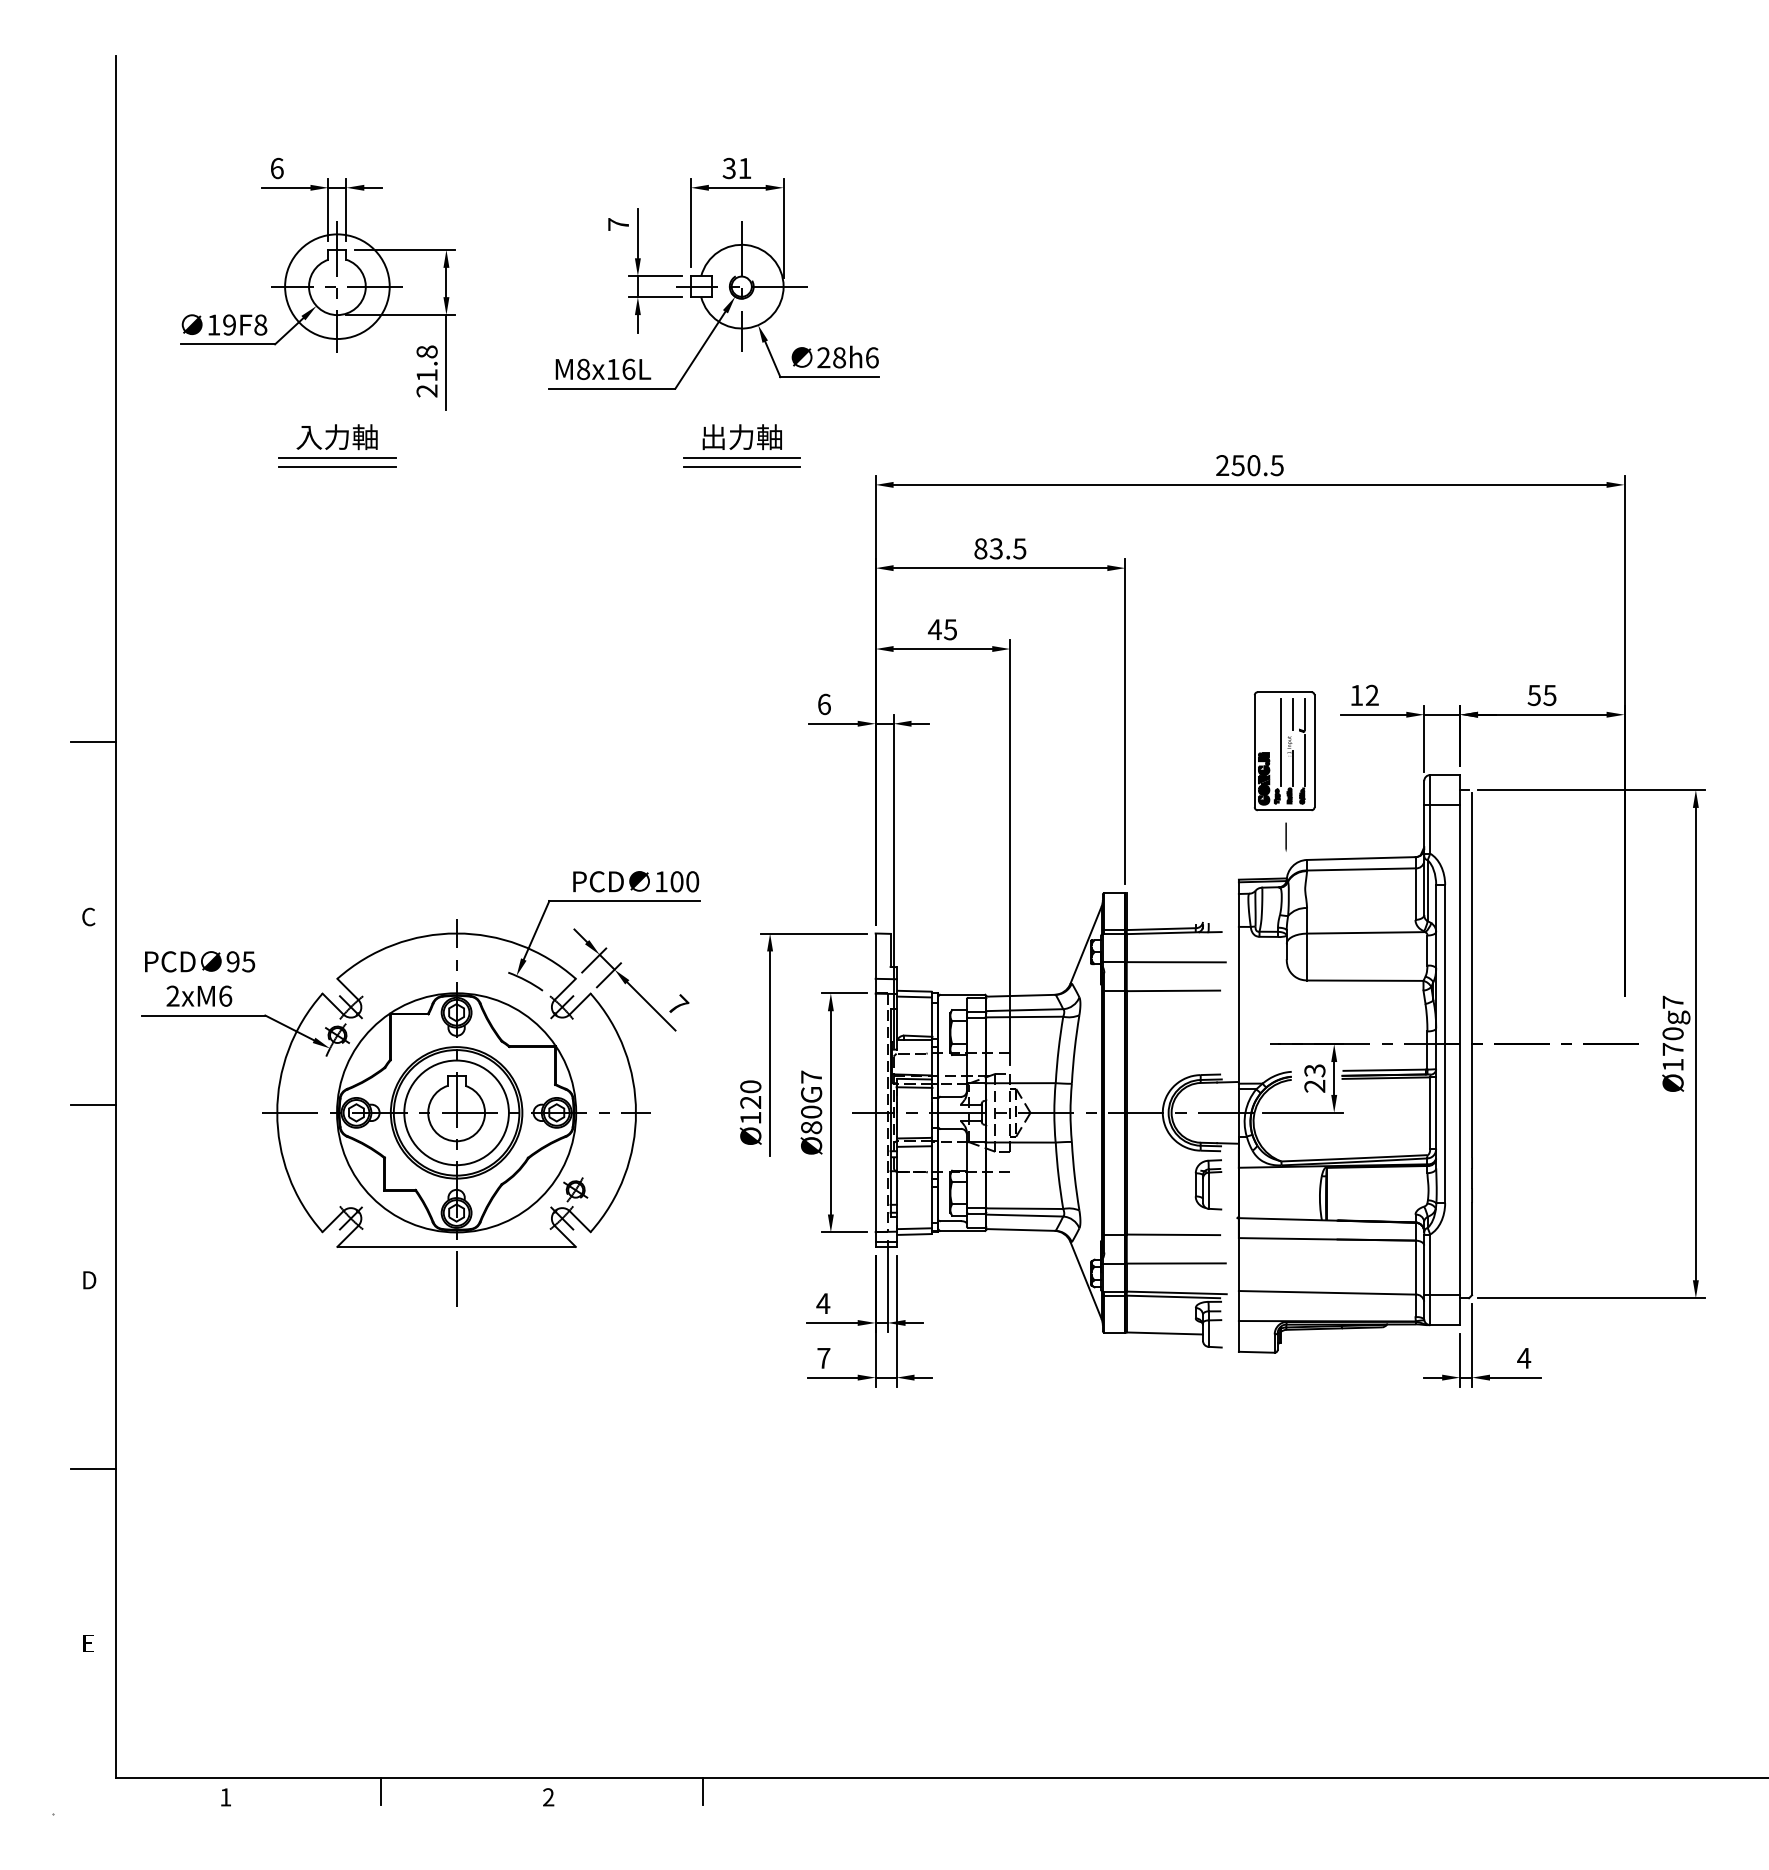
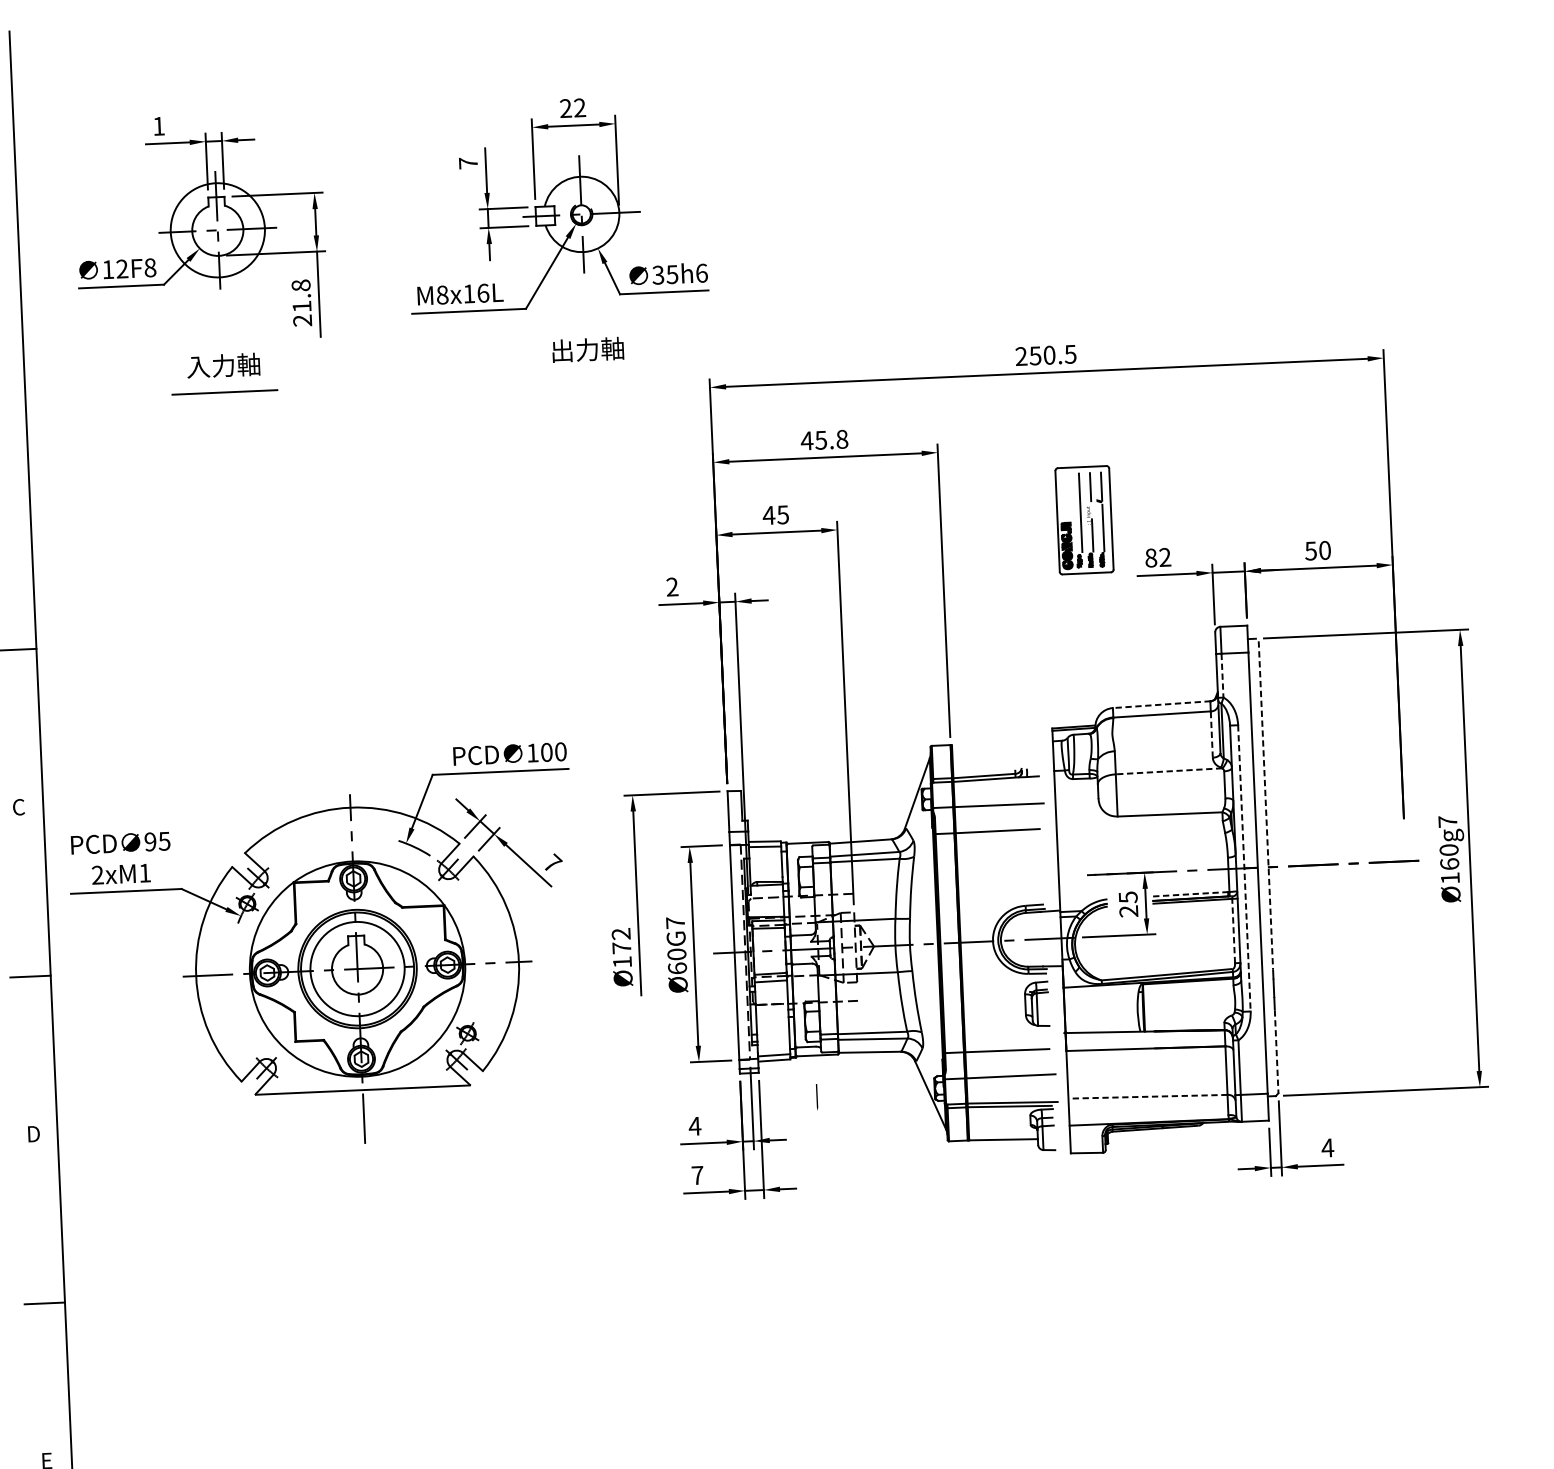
text: (277, 168) -> (159, 126), 6 -> 1
text: (736, 168) -> (572, 108), 31 -> 22
text: (229, 324) -> (122, 268), 19F8 -> 12F8
text: (831, 357) -> (665, 274), 28h6 -> 35h6
line: (337, 457) -> (224, 384), removed
line: (741, 457) -> (588, 368), removed
line: (741, 466) -> (588, 376), removed
text: (999, 548) -> (823, 439), 83.5 -> 45.8
text: (1549, 694) -> (1324, 549), 55 -> 50
text: (1356, 695) -> (1150, 558), 12 -> 82
text: (824, 704) -> (672, 587), 6 -> 2
part: (1284, 751) -> (1084, 520), moved
line: (1430, 829) -> (1222, 675), solid -> dashed
line: (1285, 836) -> (816, 1096), moved
line: (1361, 858) -> (1161, 704), solid -> dashed
line: (1415, 894) -> (1211, 734), solid -> dashed
line: (1365, 932) -> (1168, 771), solid -> dashed
line: (1472, 975) -> (1266, 805), solid -> dashed
text: (225, 995) -> (144, 872), 2xM6 -> 2xM1
line: (1445, 1044) -> (1244, 868), solid -> dashed
text: (1672, 1048) -> (1449, 863), Ø170g7 -> Ø160g7
text: (1314, 1070) -> (1127, 897), 23 -> 25
line: (1383, 1070) -> (1189, 894), solid -> dashed
text: (750, 1094) -> (621, 940), Ø120 -> Ø172
line: (1430, 1113) -> (1233, 931), solid -> dashed
text: (811, 1127) -> (677, 968), Ø80G7 -> Ø60G7
line: (1472, 1249) -> (1277, 1052), solid -> dashed
line: (1326, 1292) -> (1147, 1096), solid -> dashed

